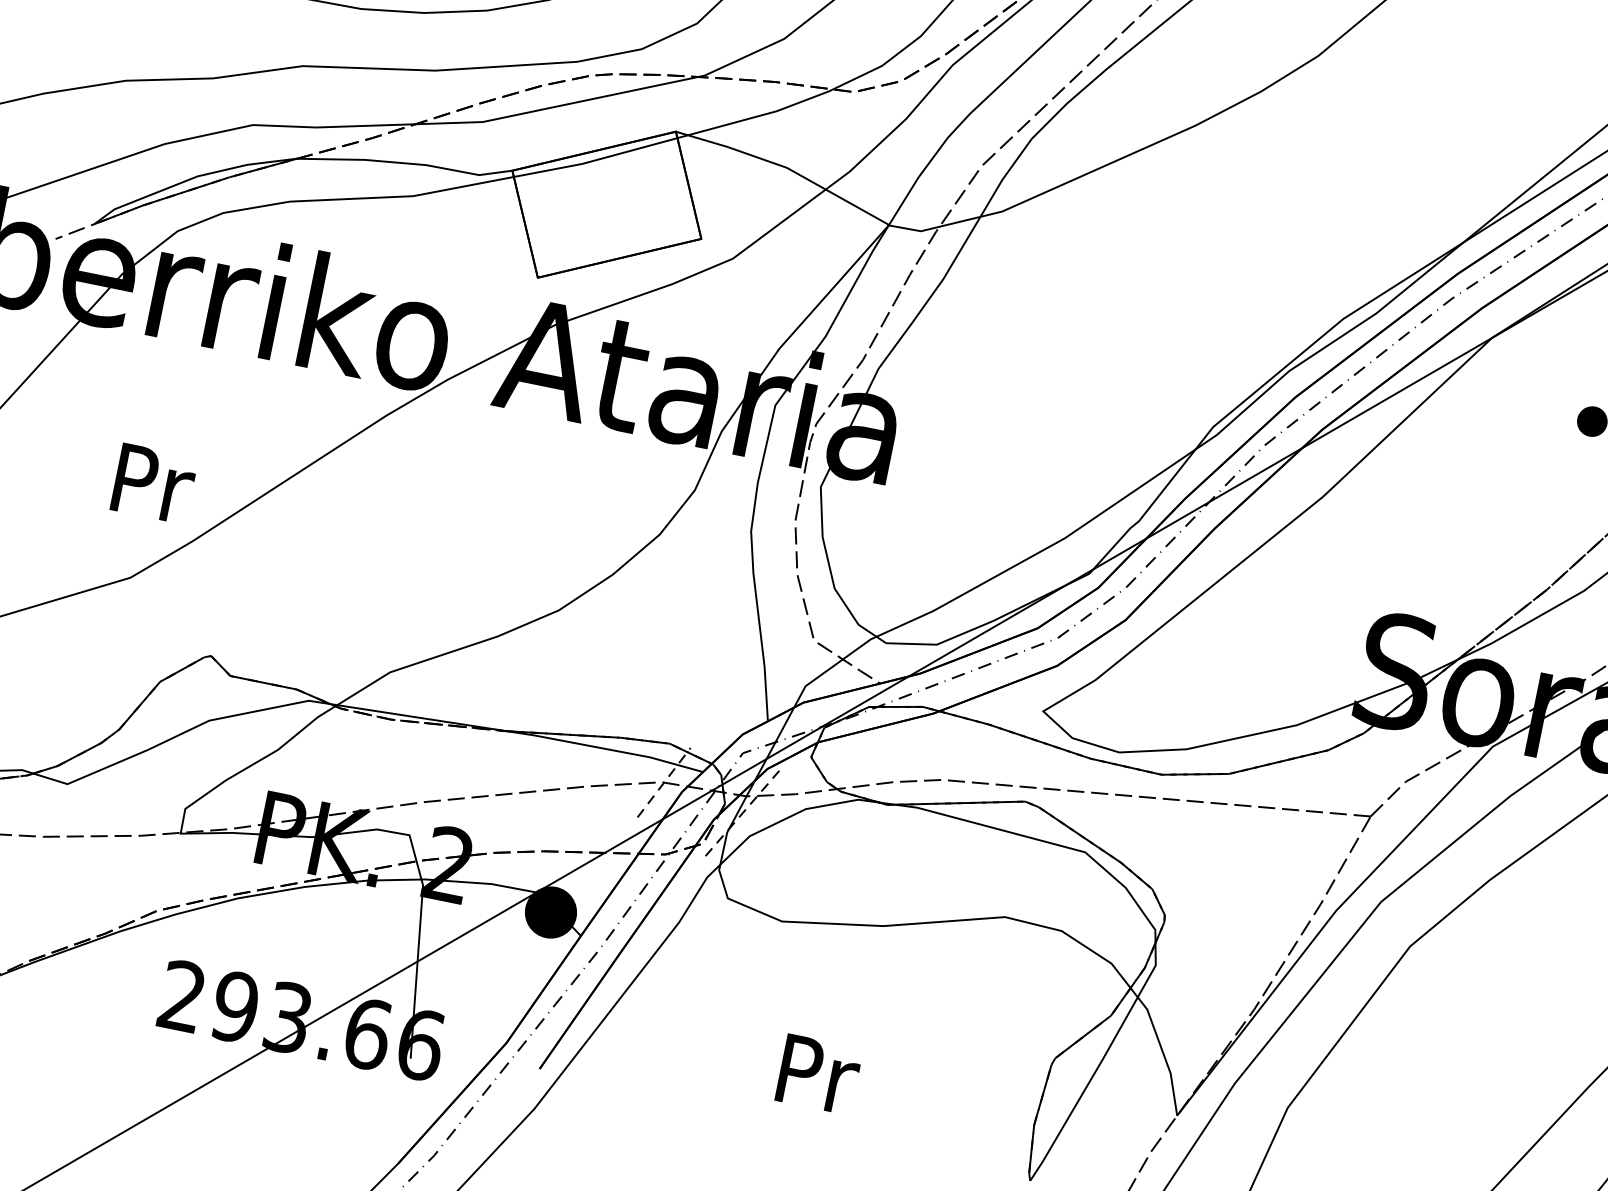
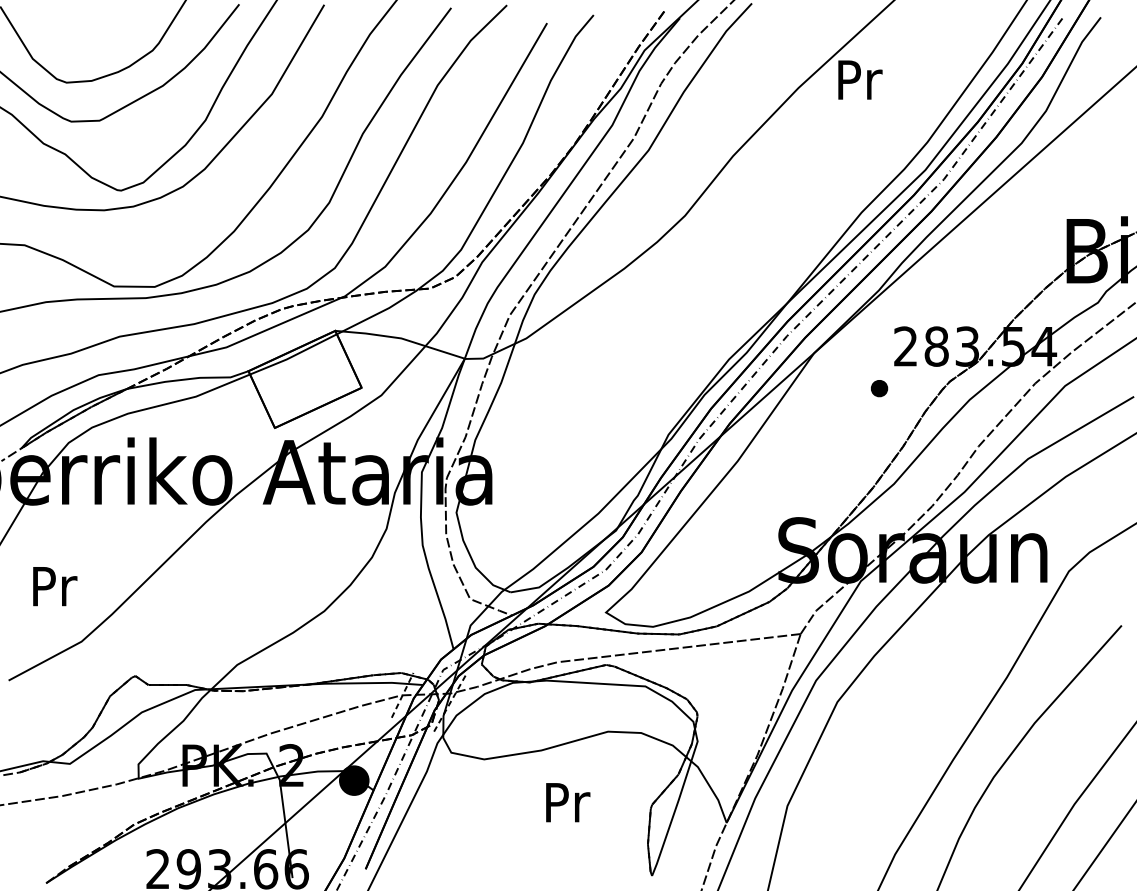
text: (154, 483) -> (55, 586), moved
text: (819, 1074) -> (568, 802), moved

